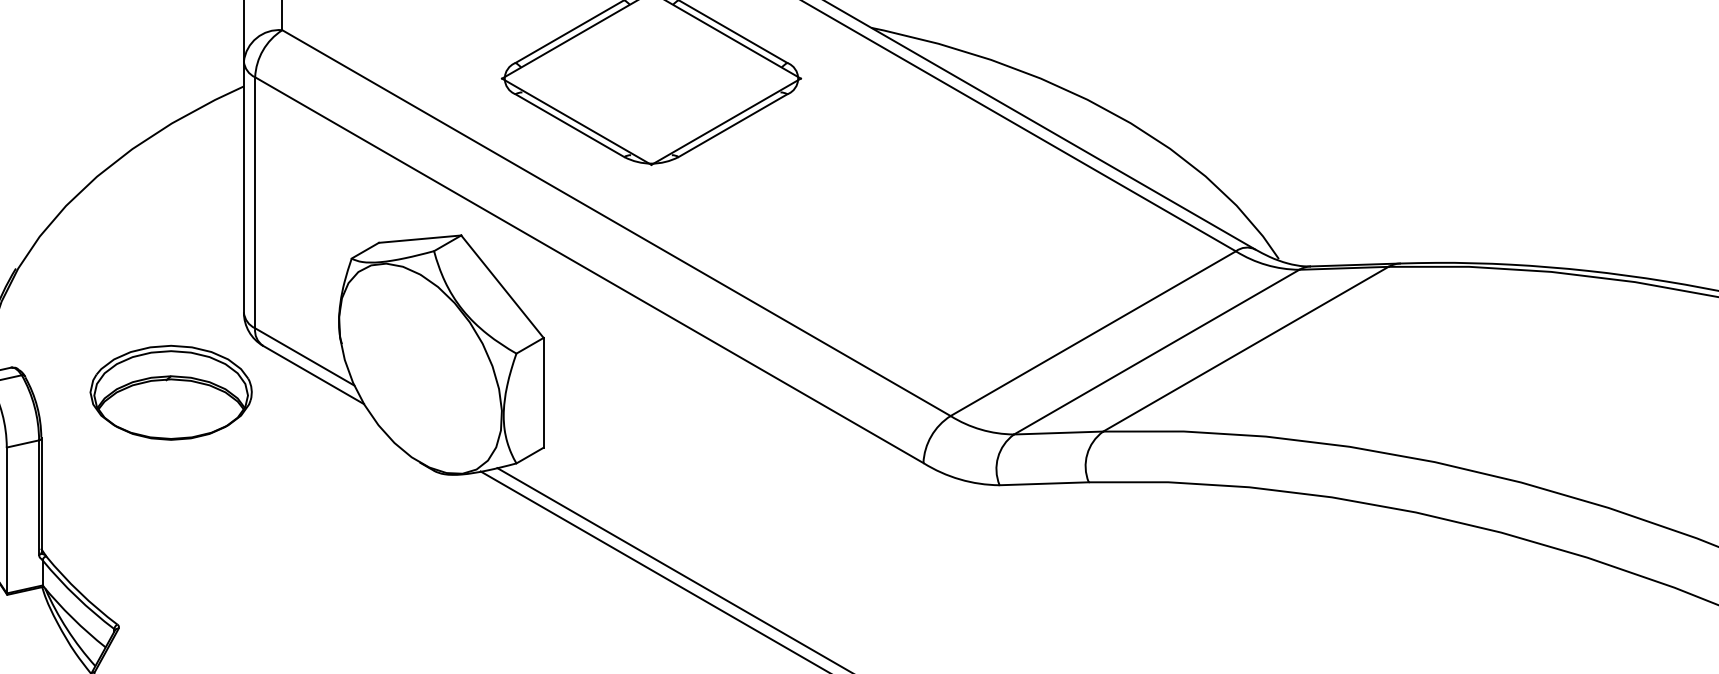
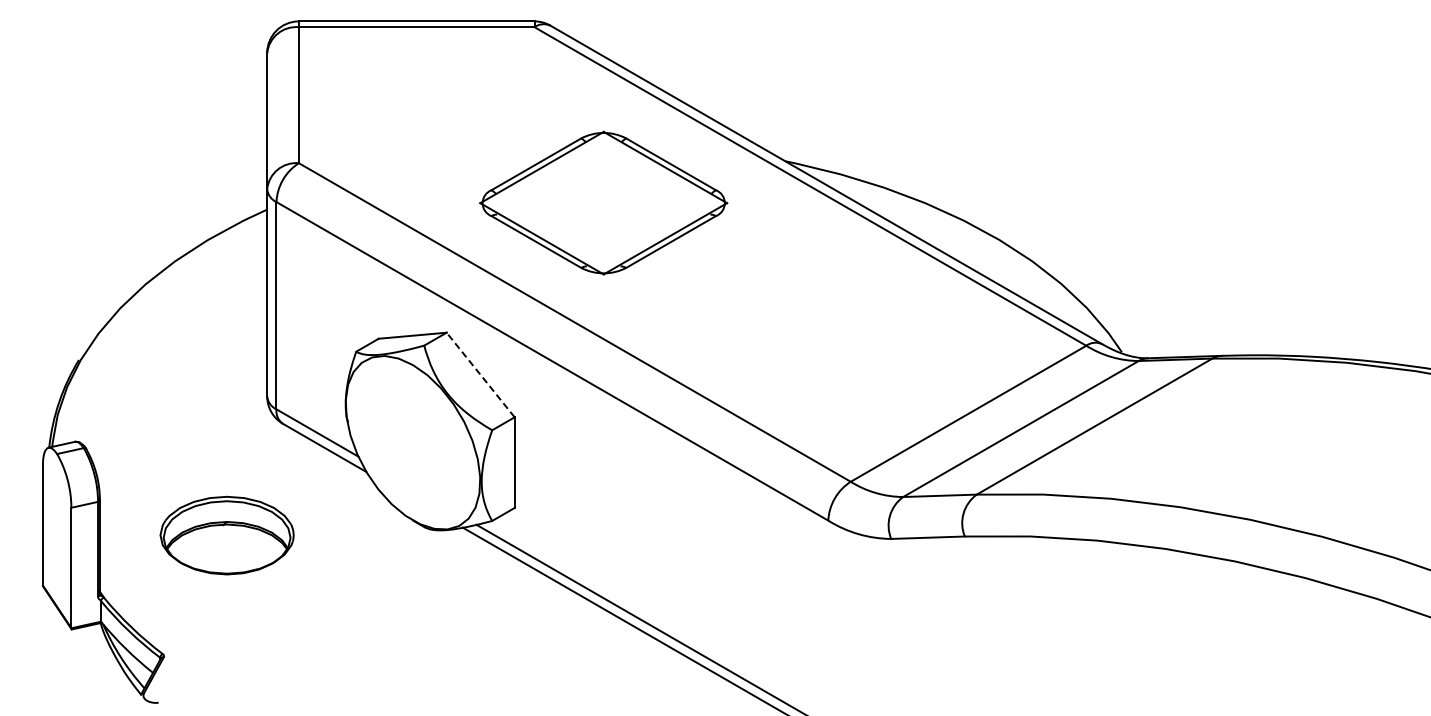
line: (502, 286) -> (480, 374), solid -> dashed
part: (170, 392) -> (226, 535), moved

